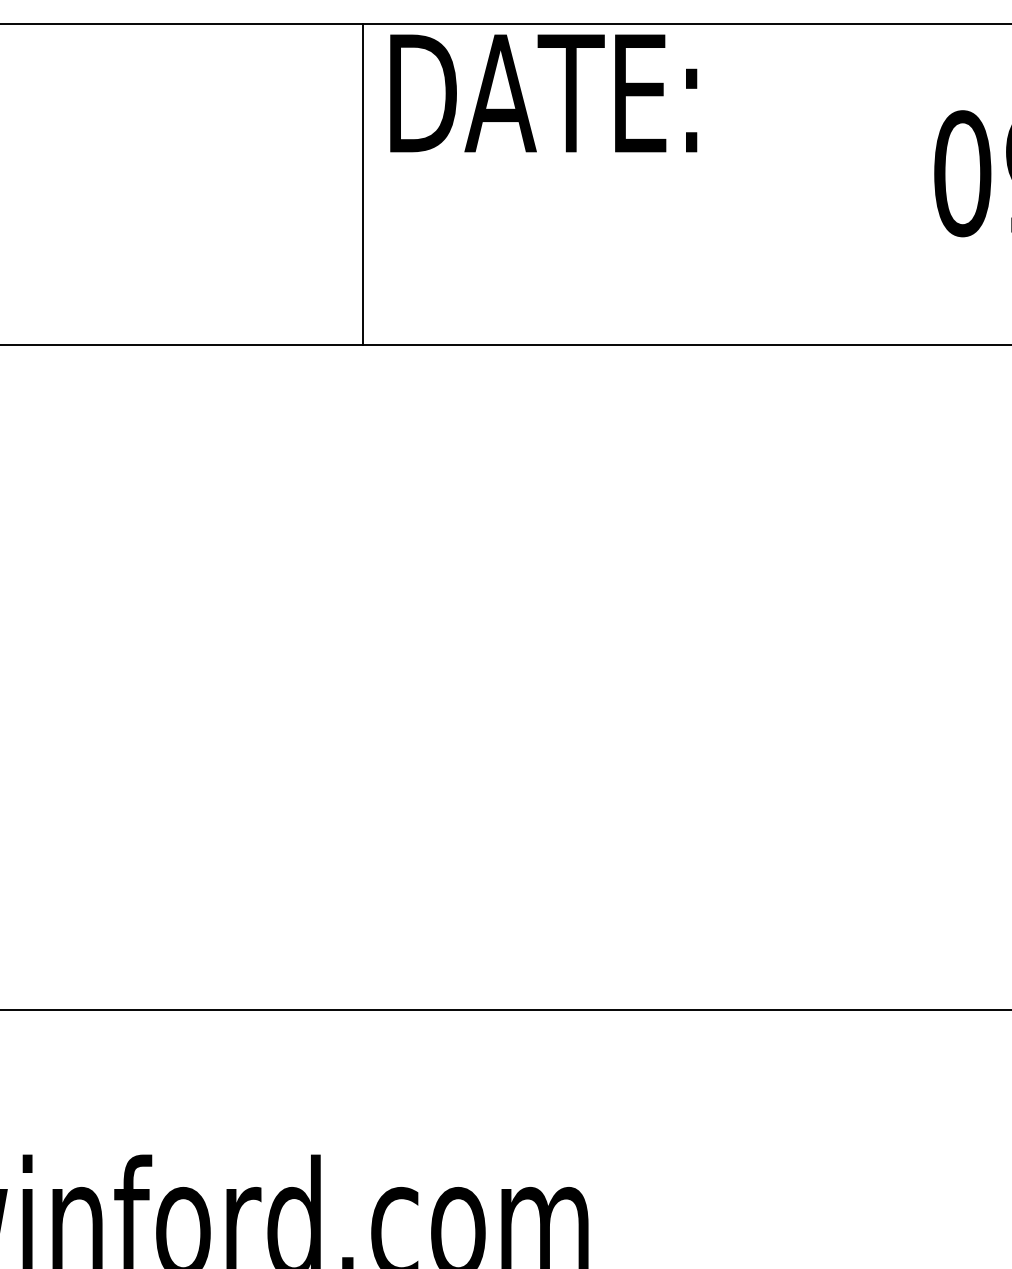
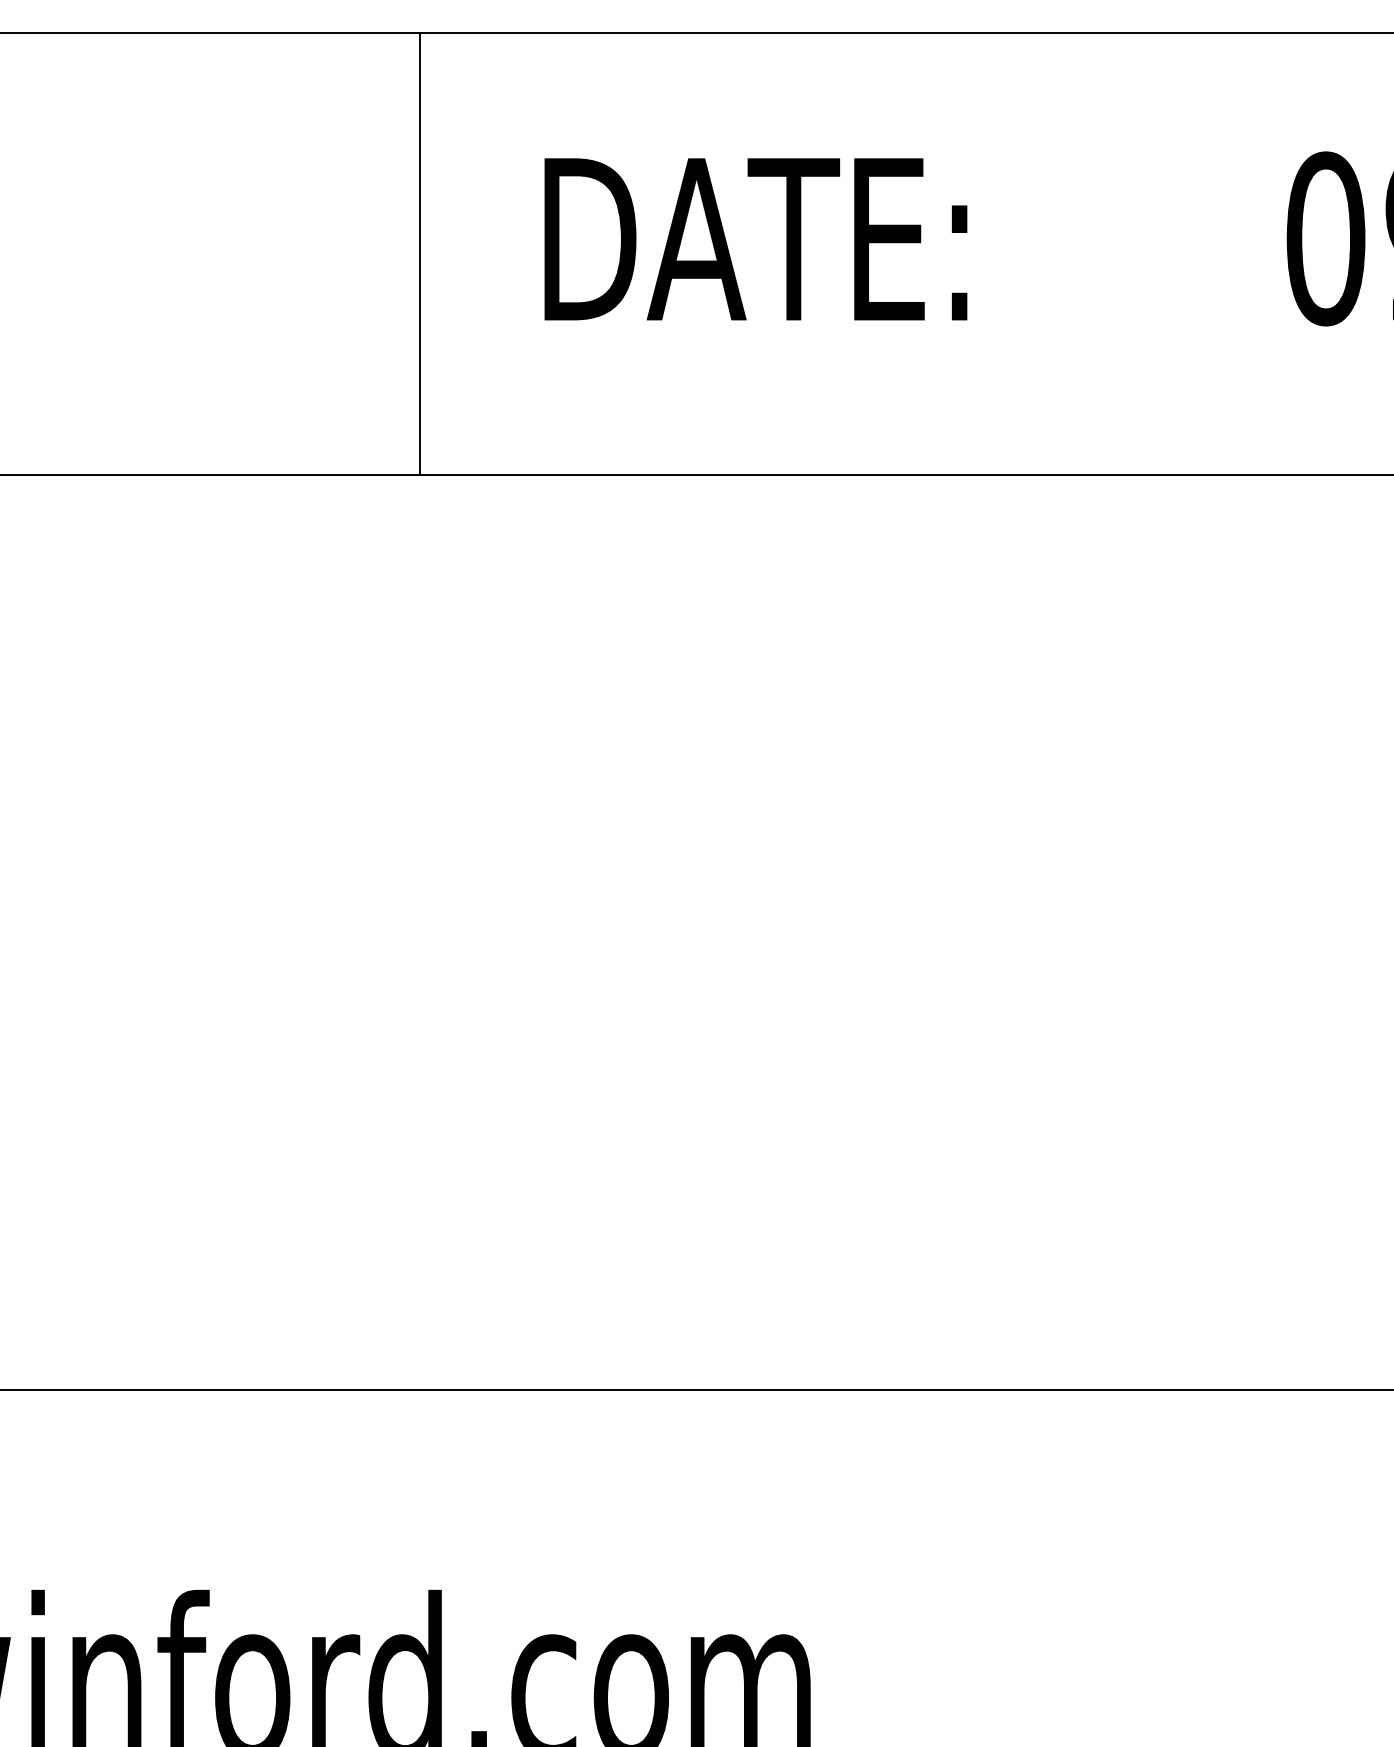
text: (543, 93) -> (755, 239), moved
line: (363, 184) -> (419, 253), moved

